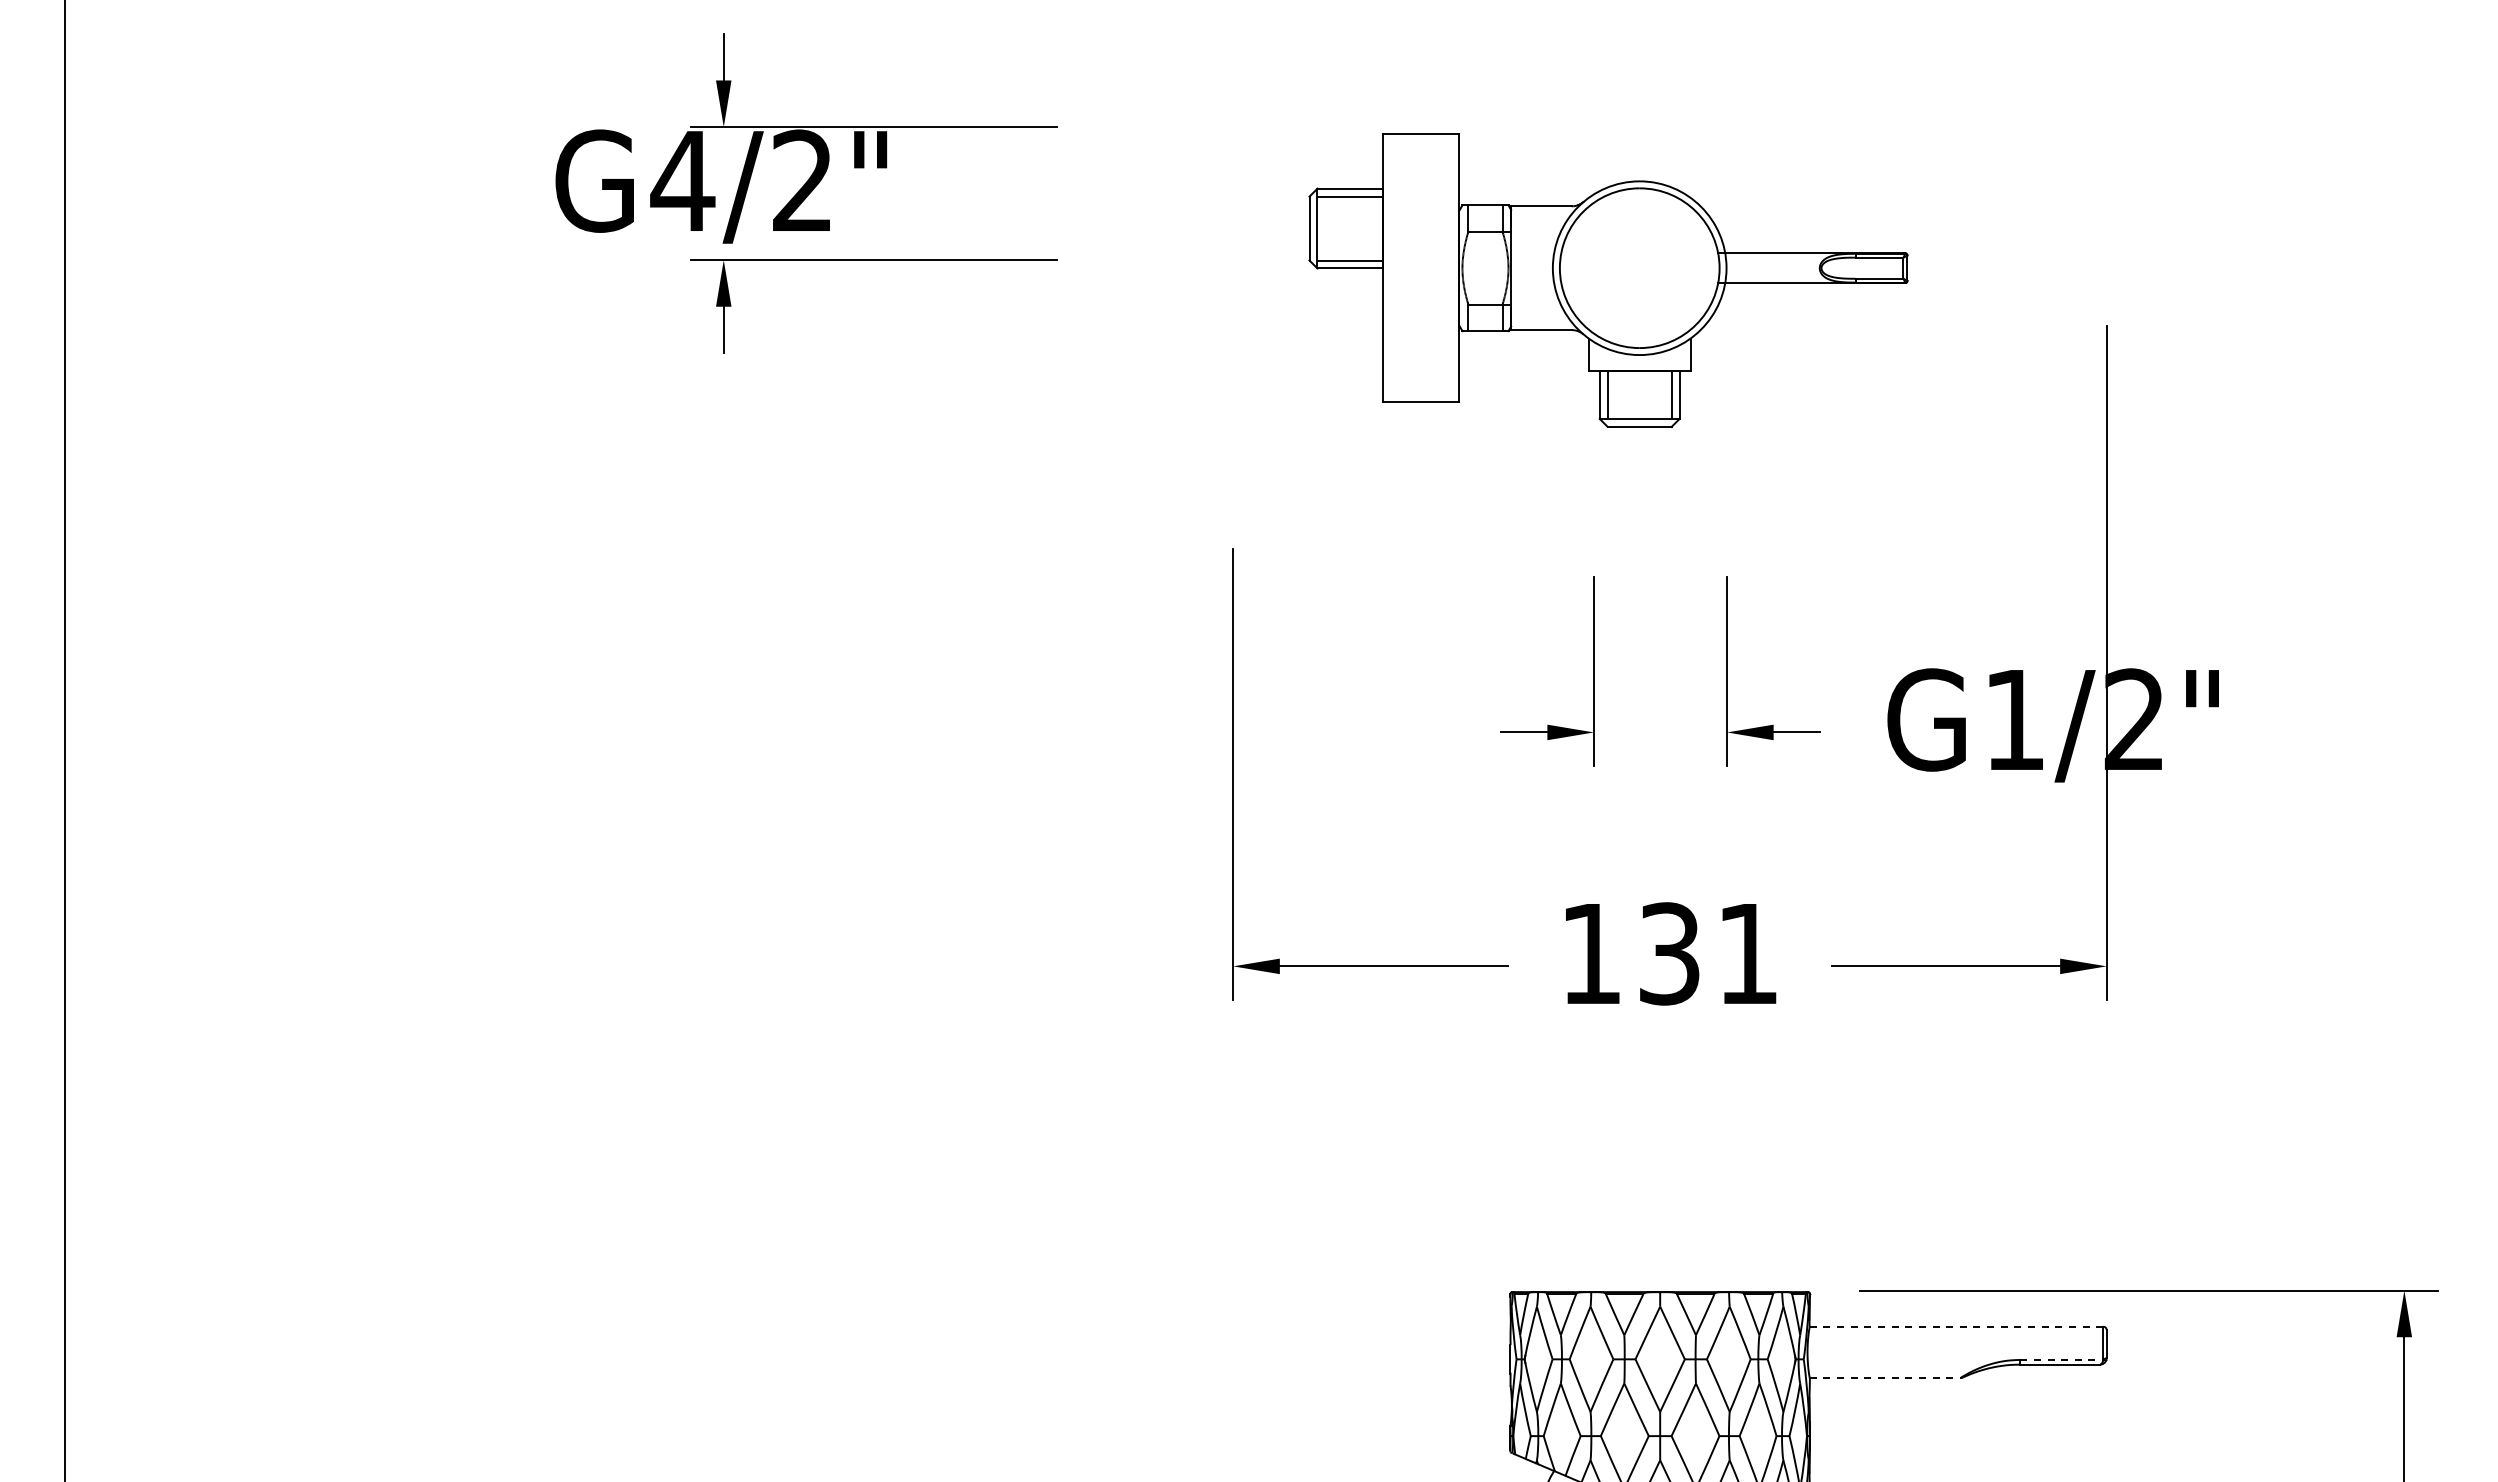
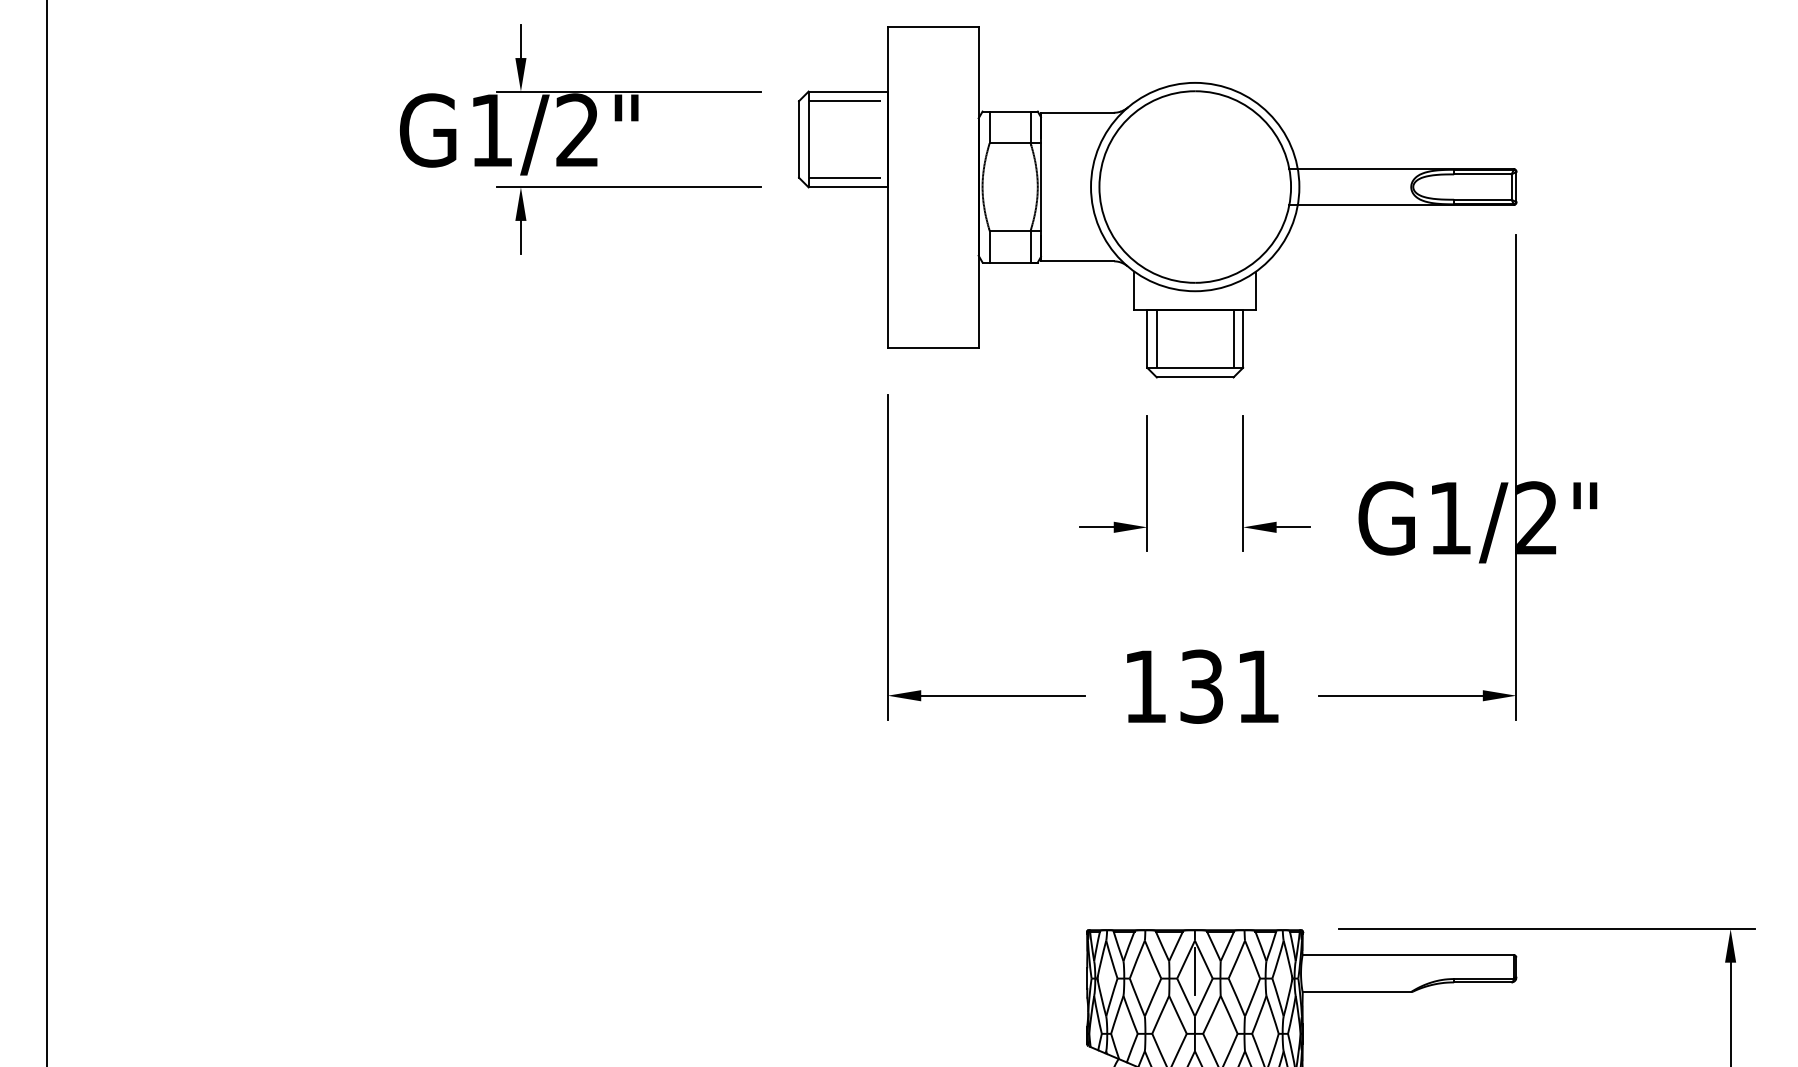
text: (682, 180) -> (491, 130), G4/2" -> G1/2"
part: (1608, 280) -> (1157, 202), size x1.67
line: (1956, 1326) -> (1408, 954), dashed -> solid
line: (1660, 1348) -> (1195, 970), added
line: (2061, 1359) -> (1483, 978), dashed -> solid
line: (1885, 1377) -> (1357, 991), dashed -> solid

